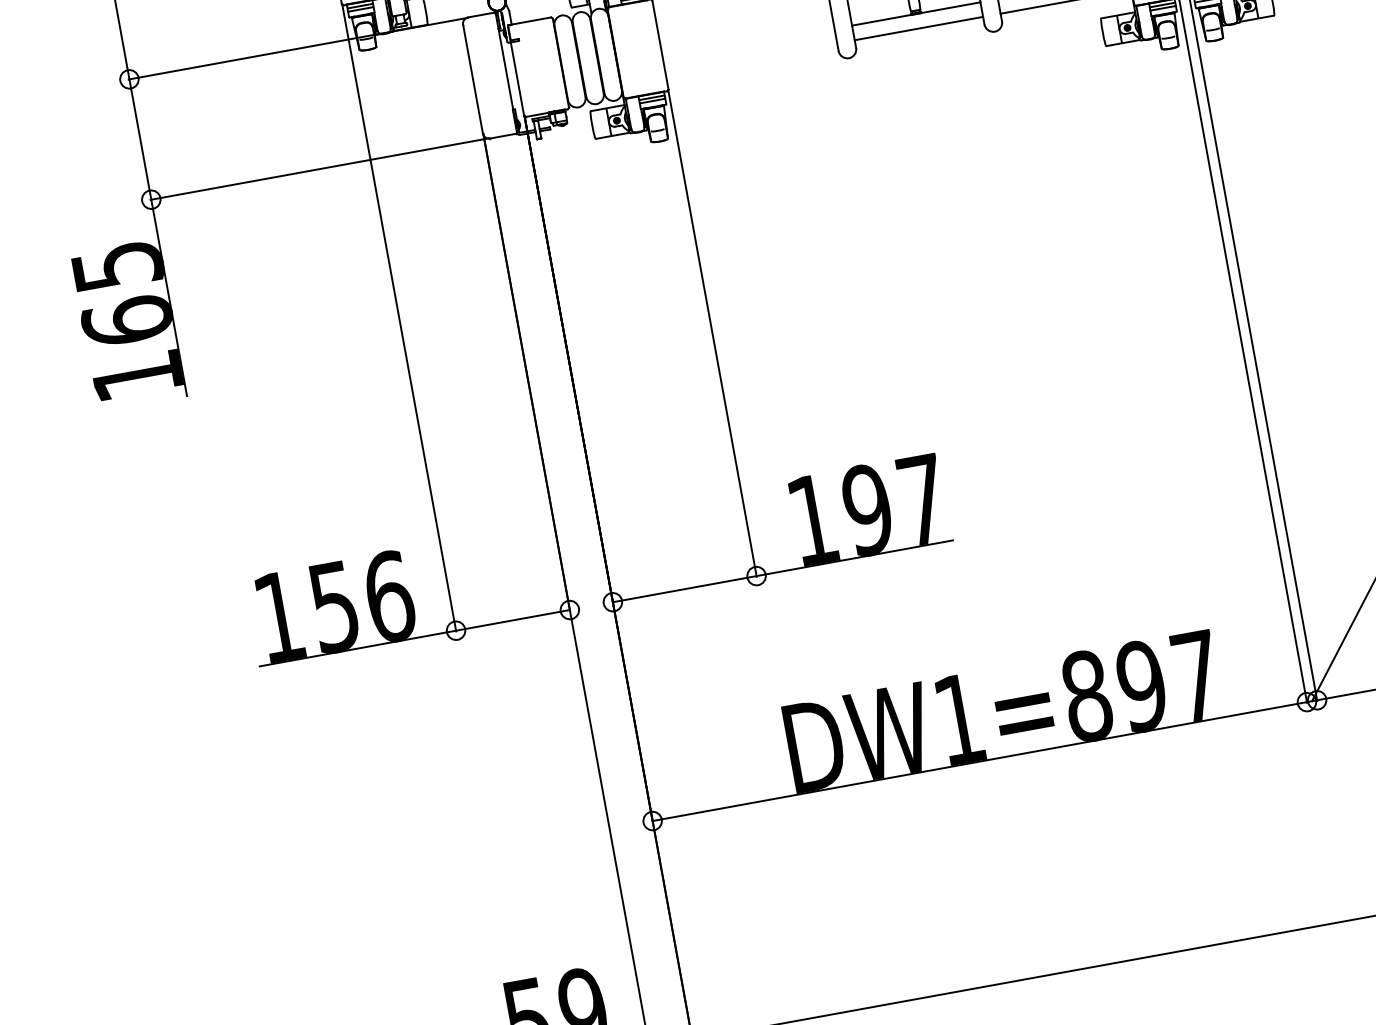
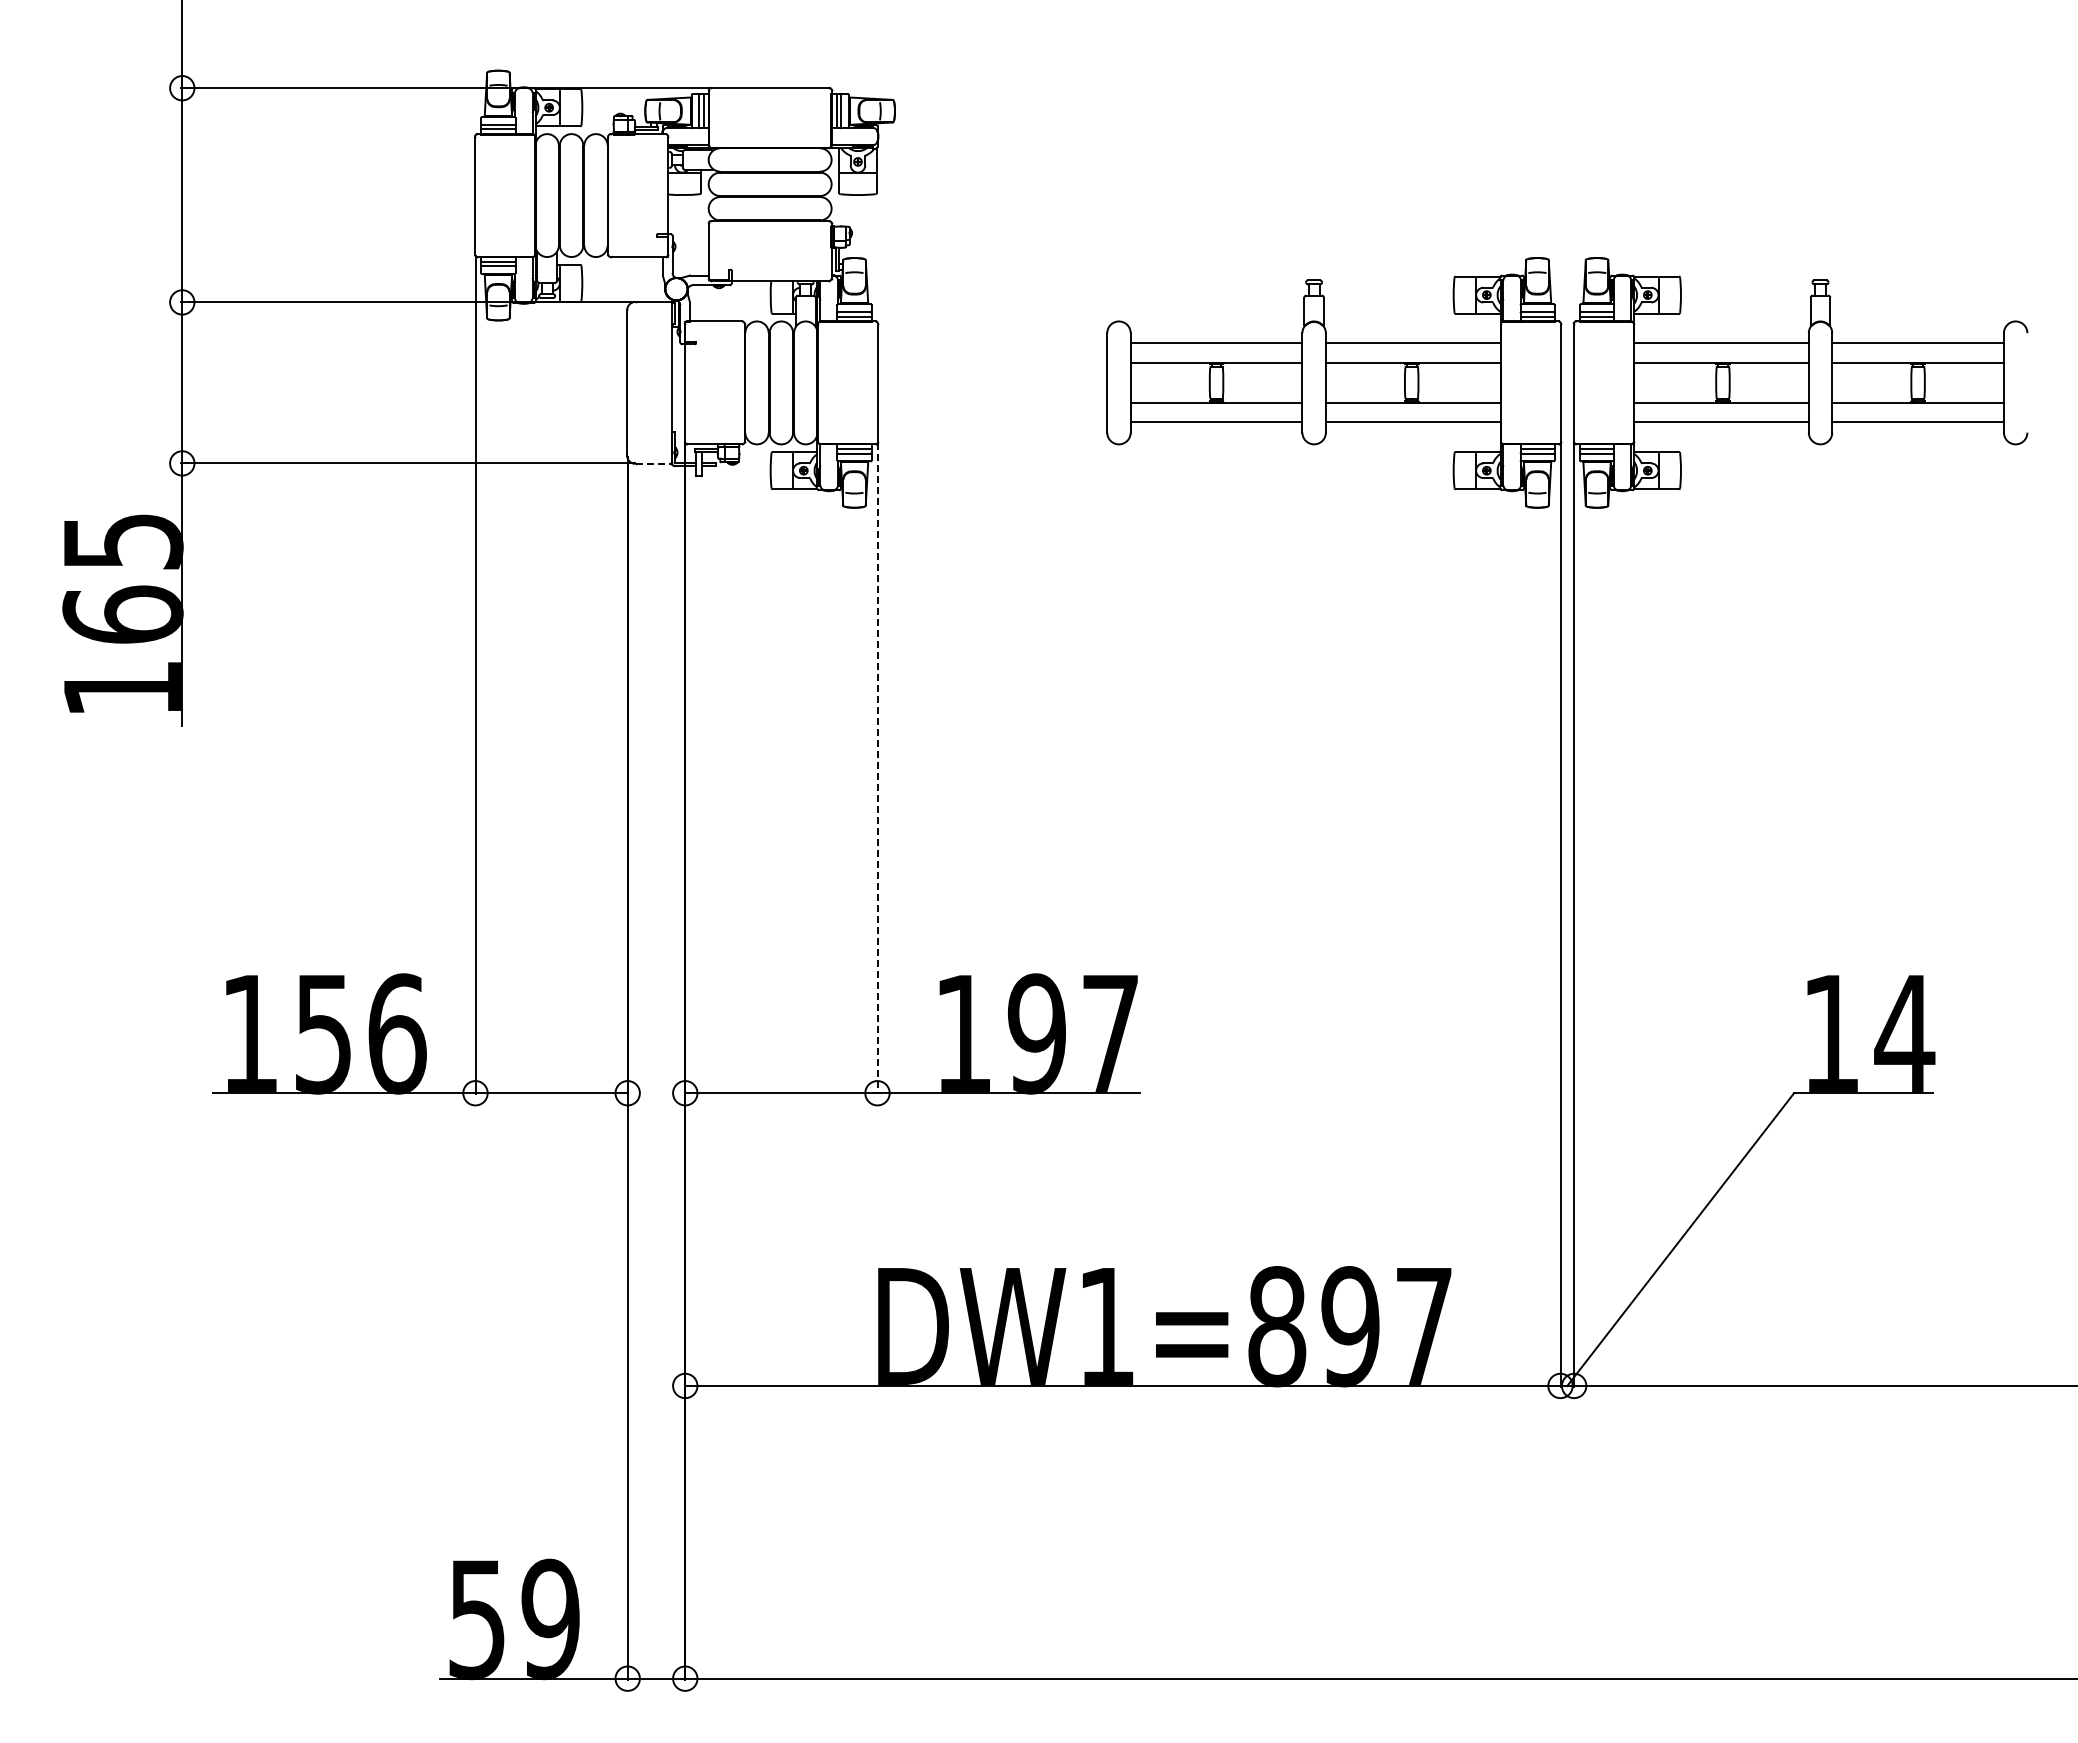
line: (503, 135) -> (653, 463), solid -> dashed
line: (712, 333) -> (877, 768), solid -> dashed

